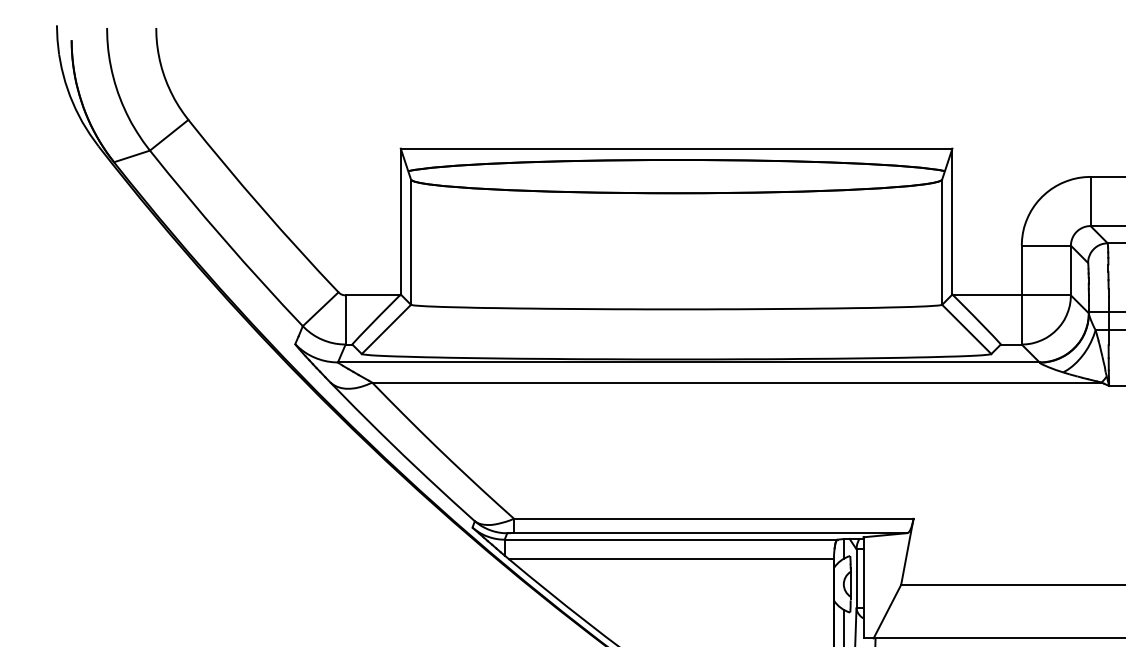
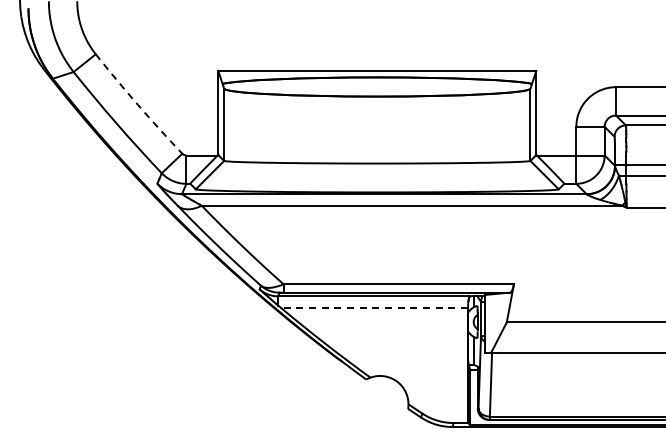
arc: (262, 206) -> (138, 104), solid -> dashed
line: (671, 559) -> (374, 307), solid -> dashed

